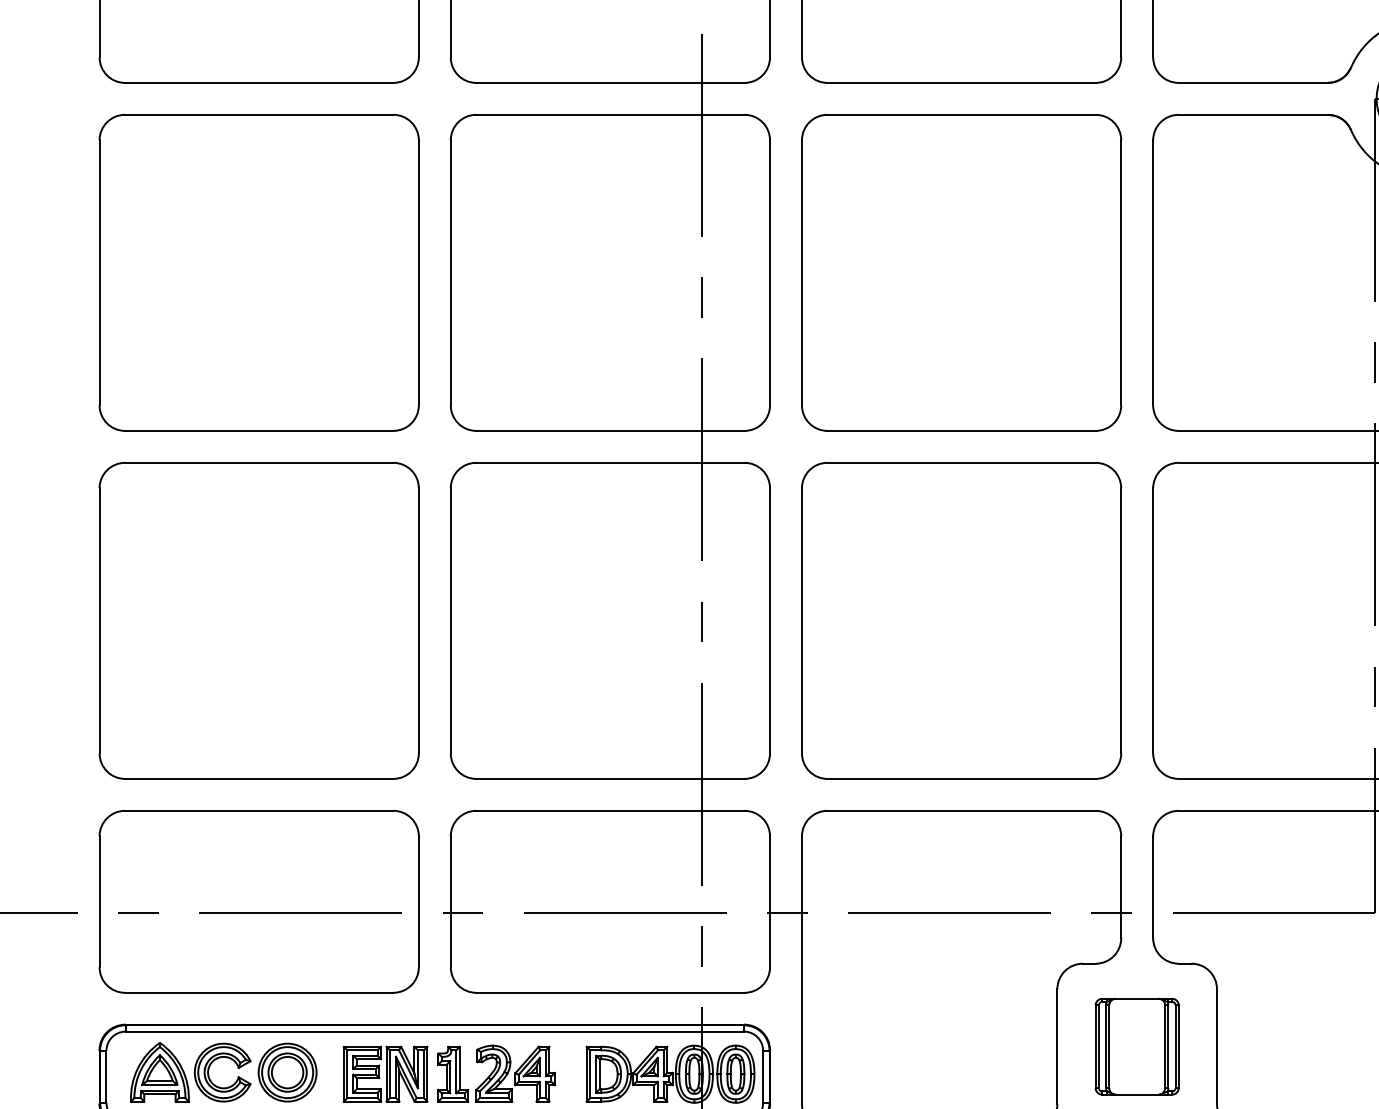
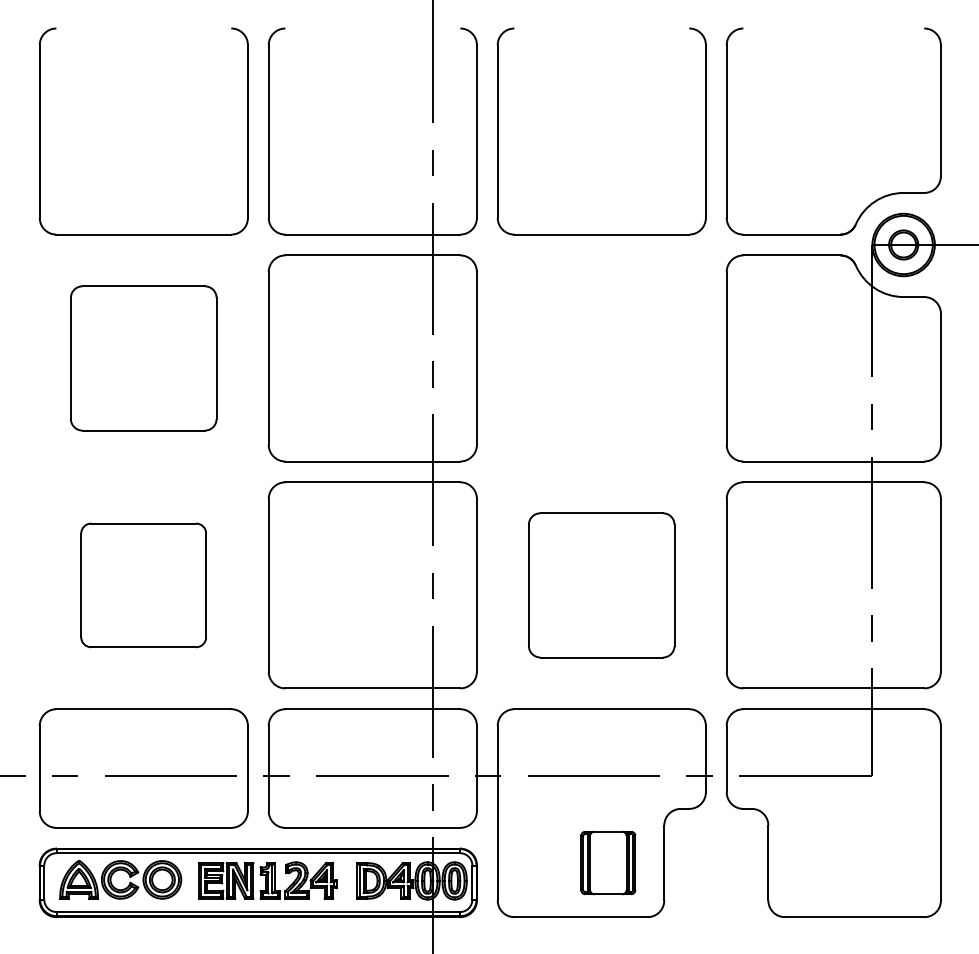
part: (258, 272) -> (143, 358), size x0.7
part: (961, 272) -> (601, 358), removed
part: (258, 621) -> (143, 585), size x0.6
part: (961, 621) -> (601, 585), size x0.7
part: (1137, 1045) -> (608, 862), moved

